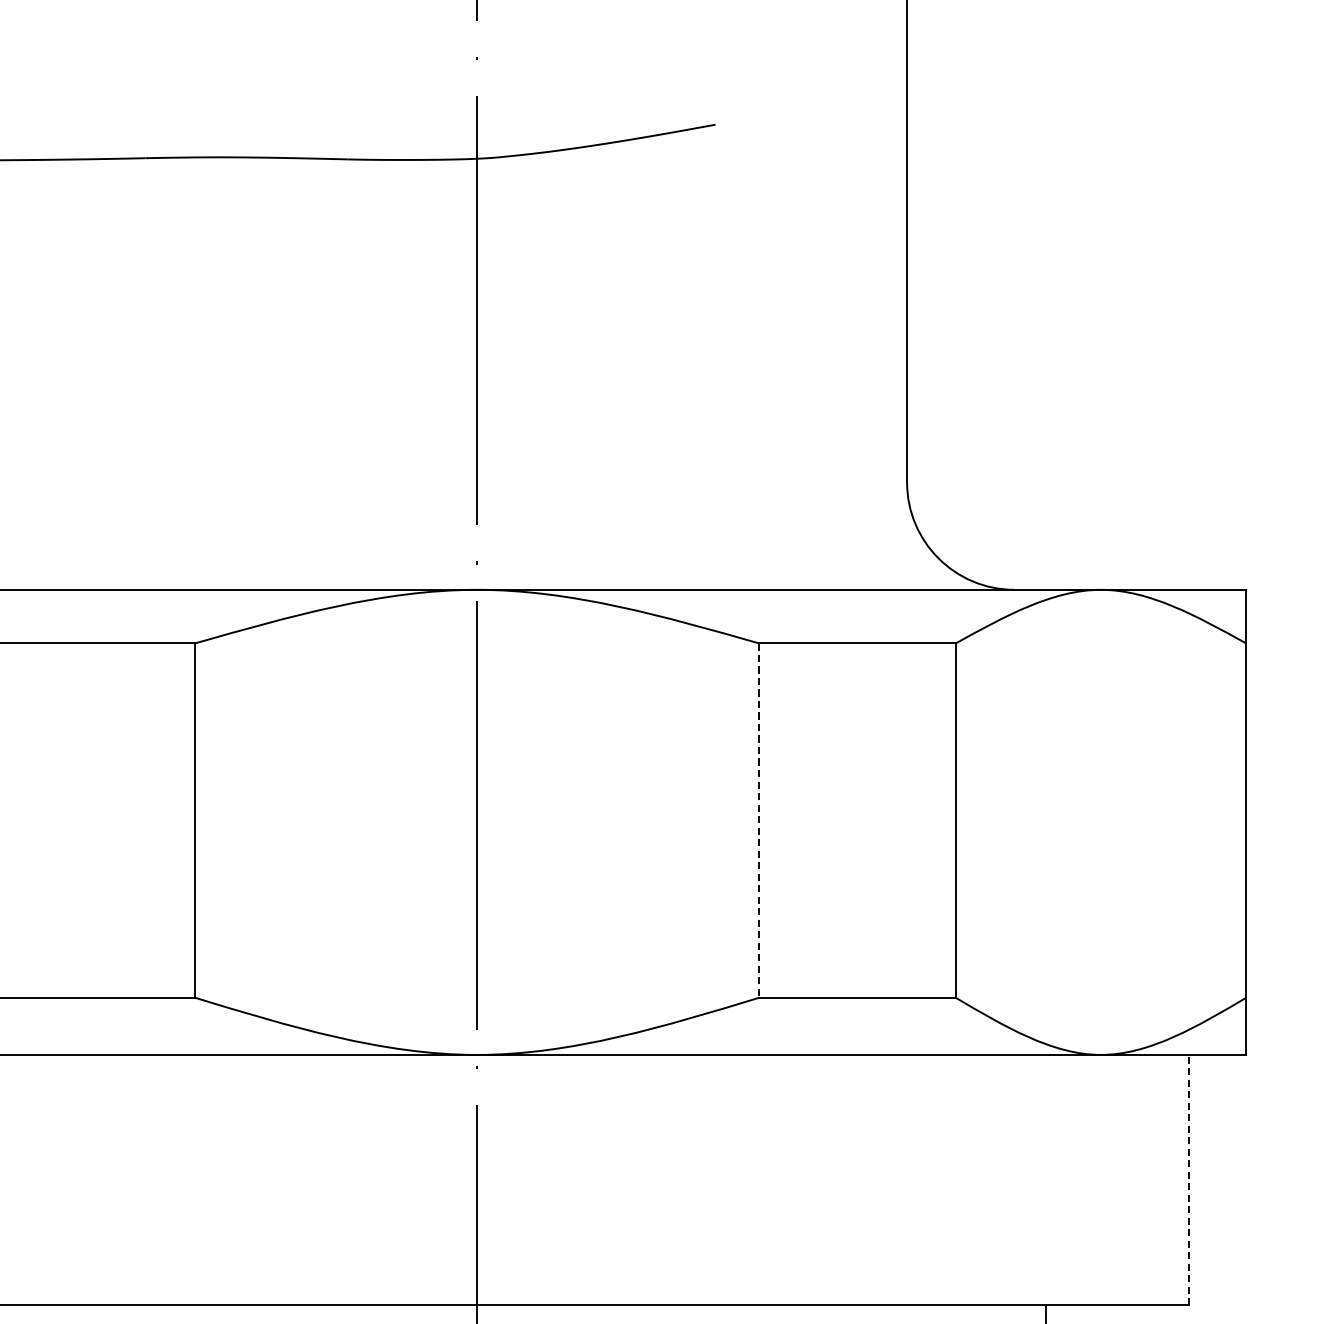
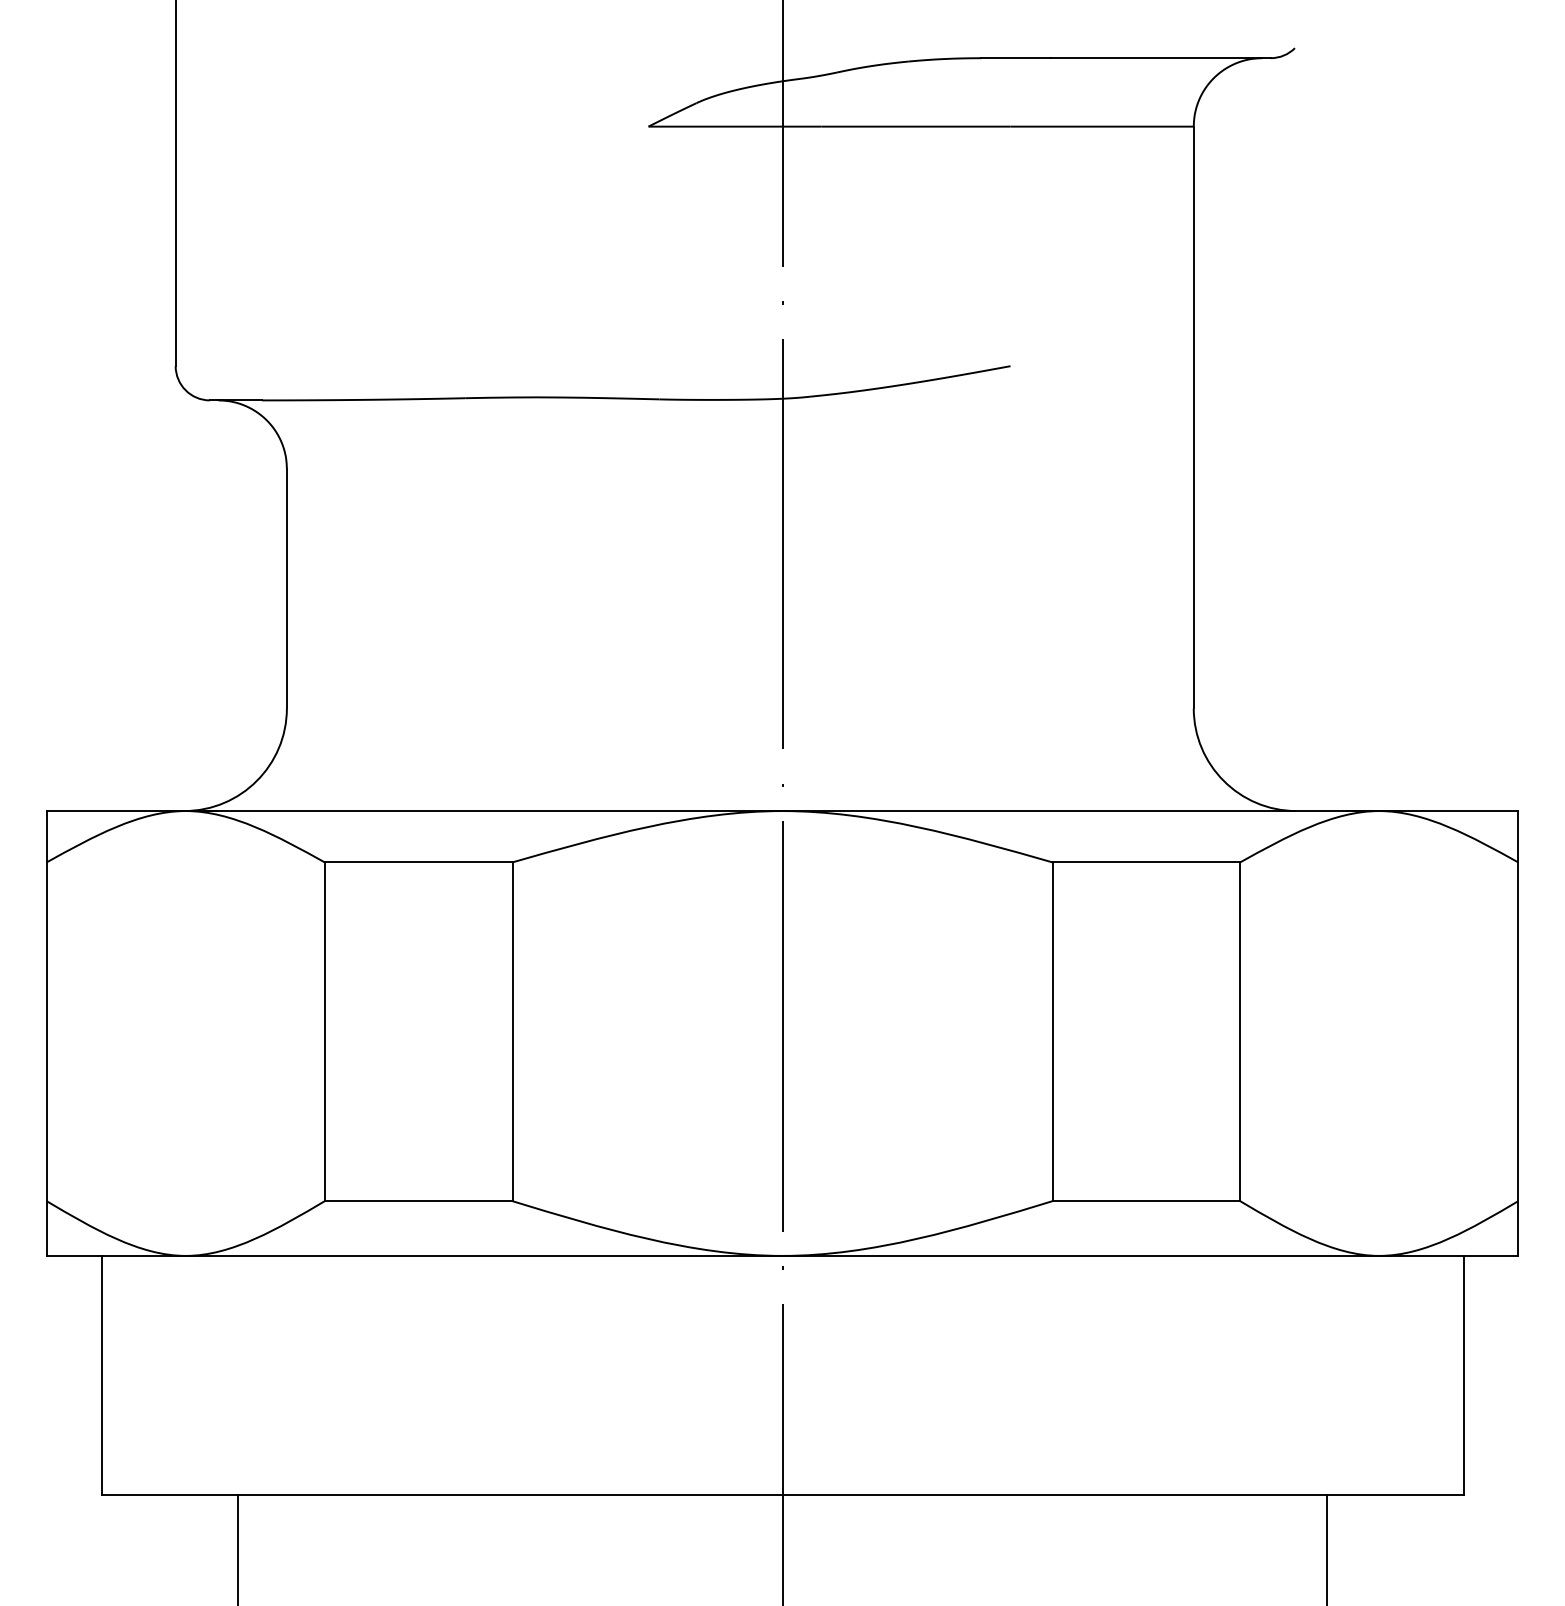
line: (759, 821) -> (1052, 1032), dashed -> solid
line: (1189, 1179) -> (1463, 1375), dashed -> solid

